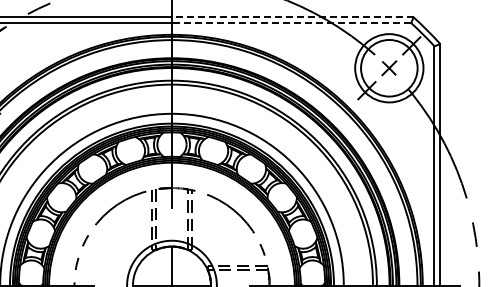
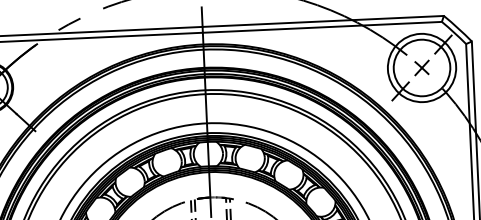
line: (292, 17) -> (322, 21), dashed -> solid
line: (291, 23) -> (322, 27), dashed -> solid

